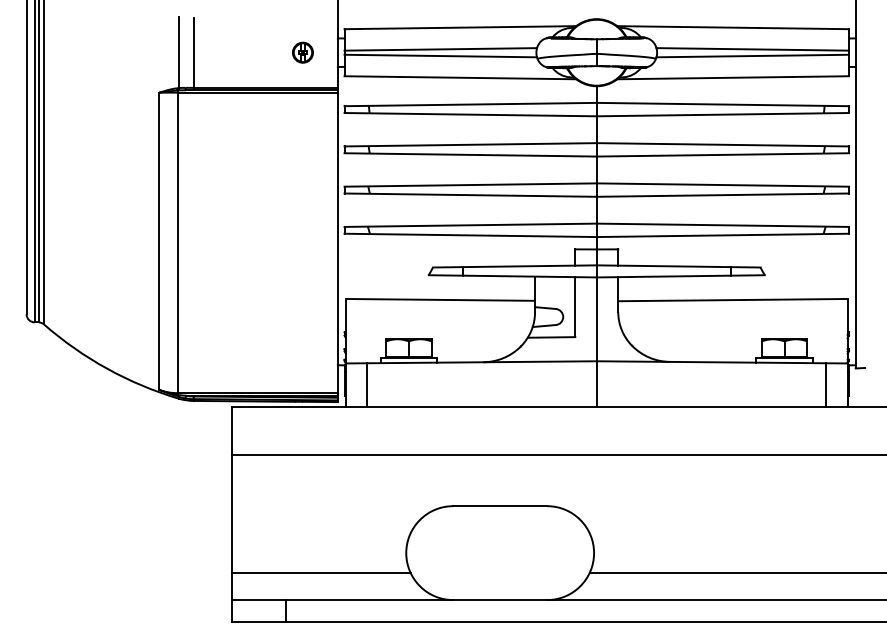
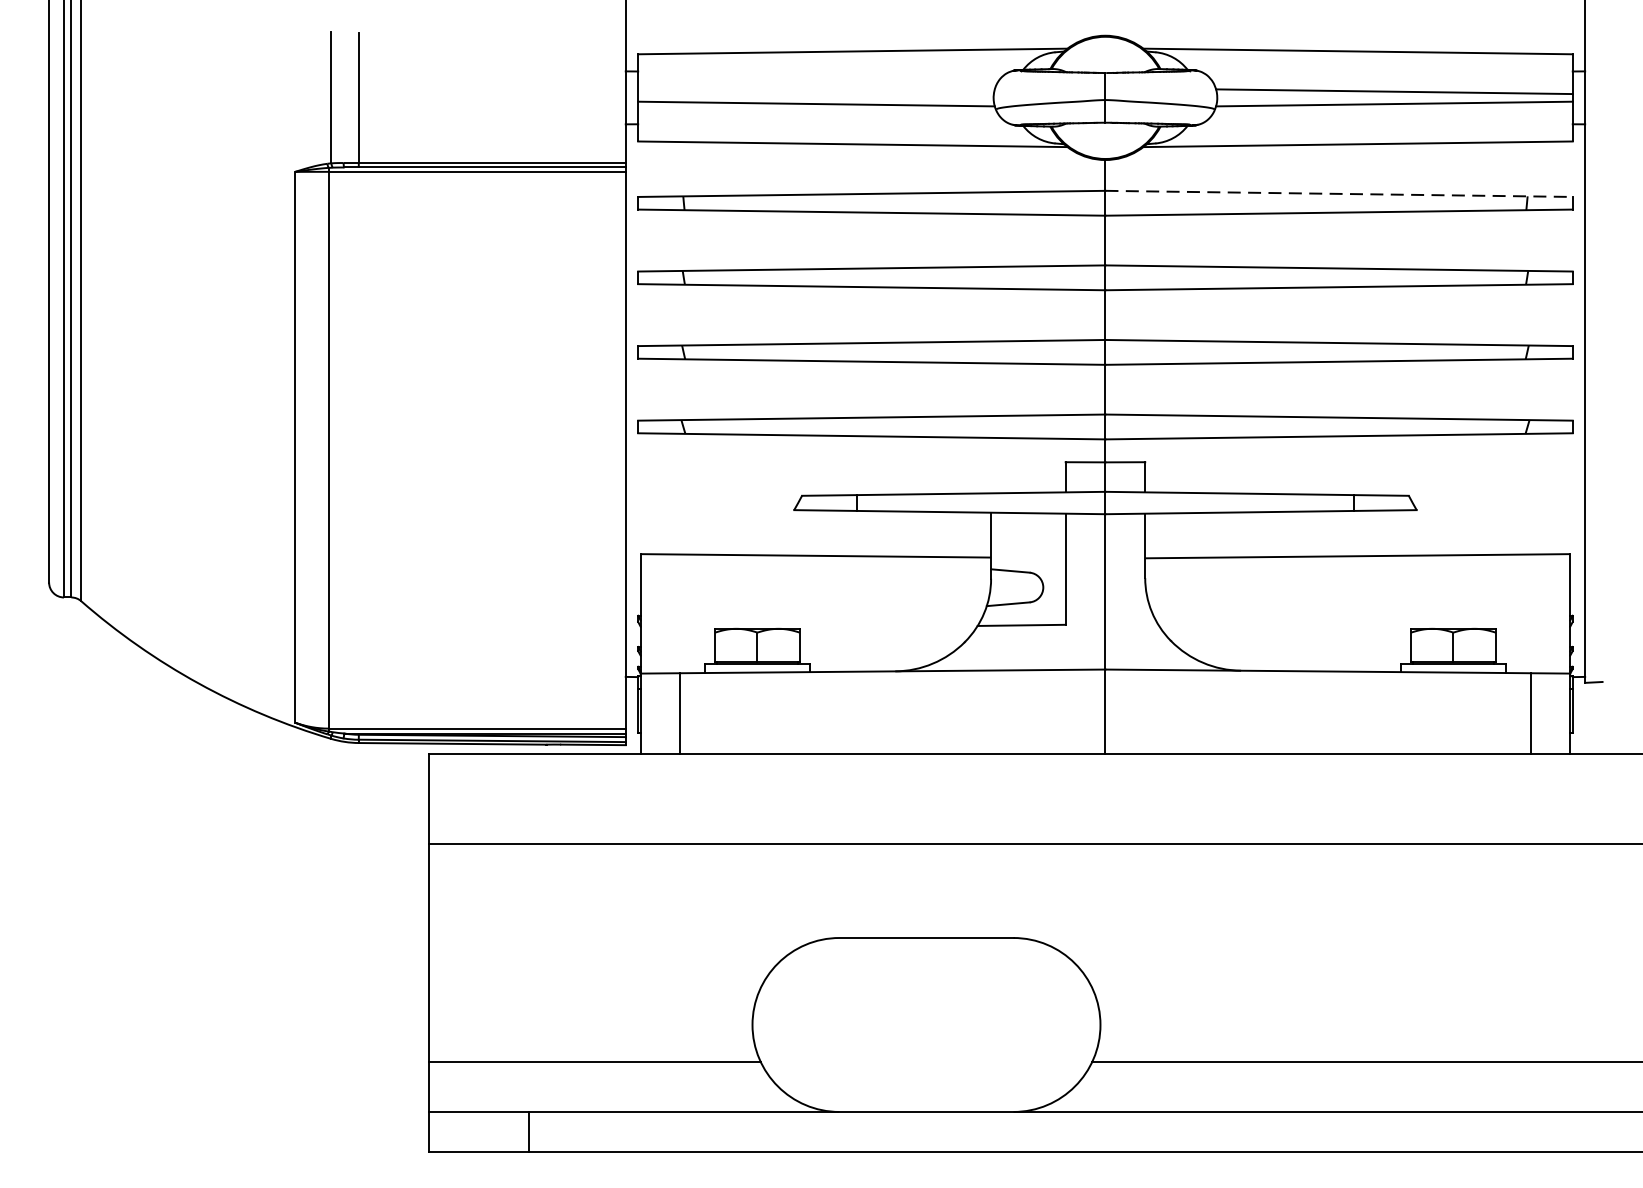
line: (440, 49) -> (815, 91), removed
part: (302, 52) -> (560, 97), removed
line: (723, 104) -> (1340, 193), solid -> dashed

